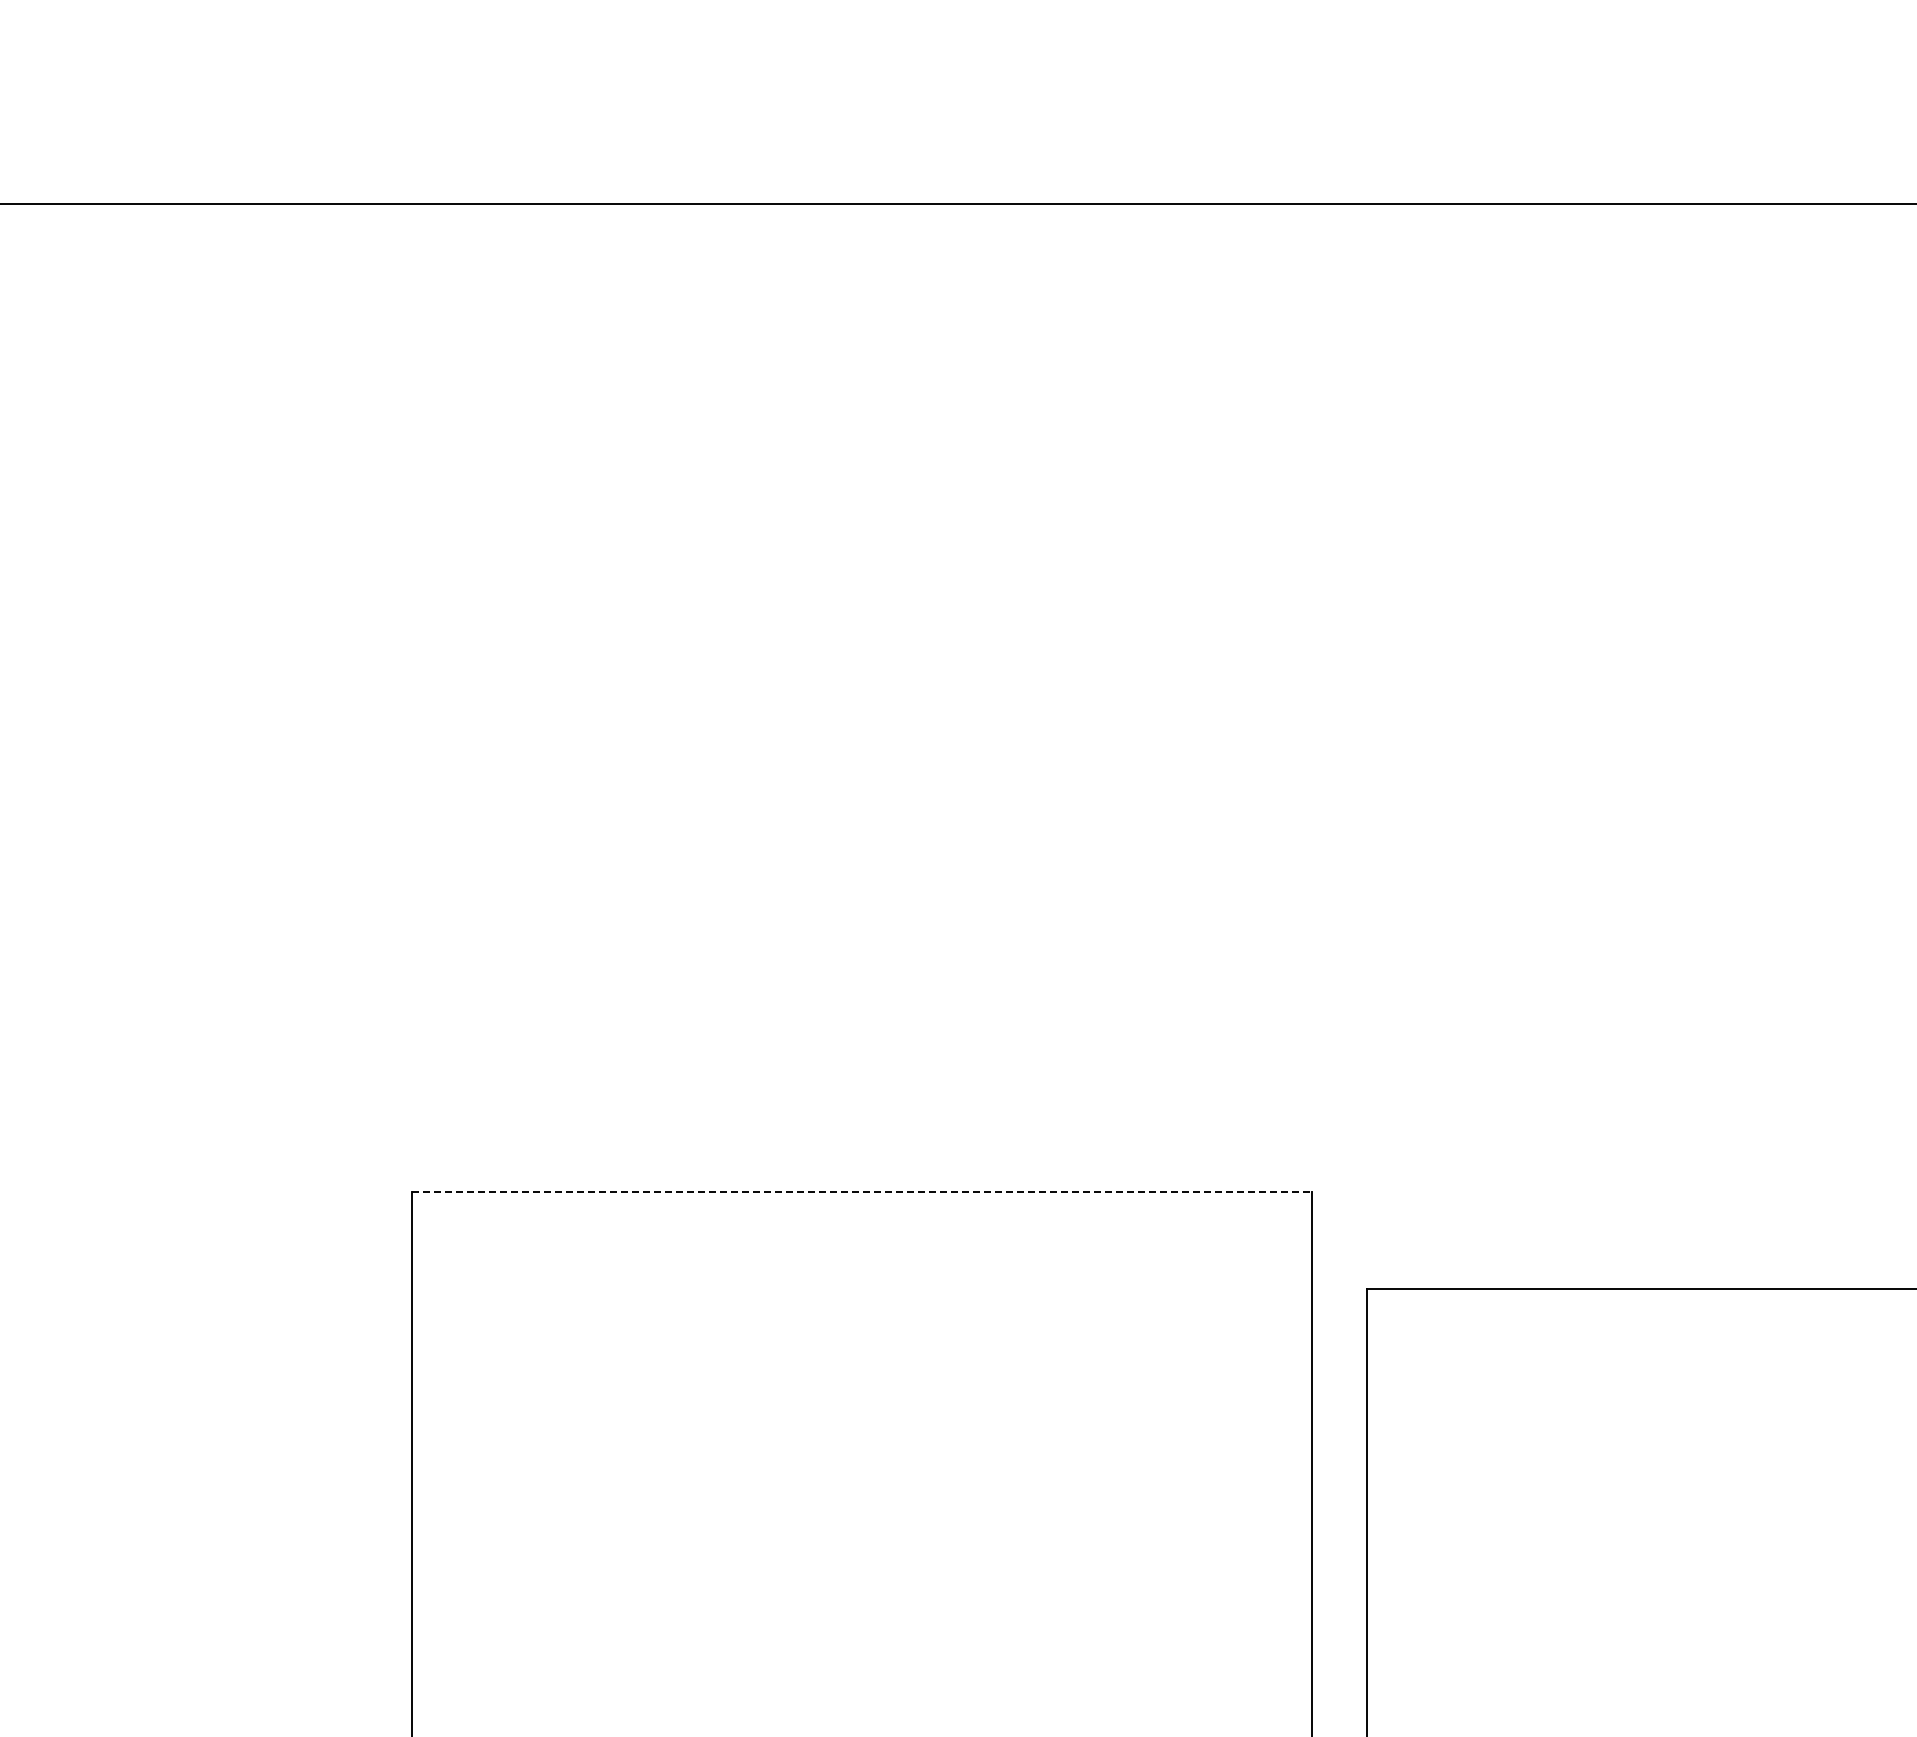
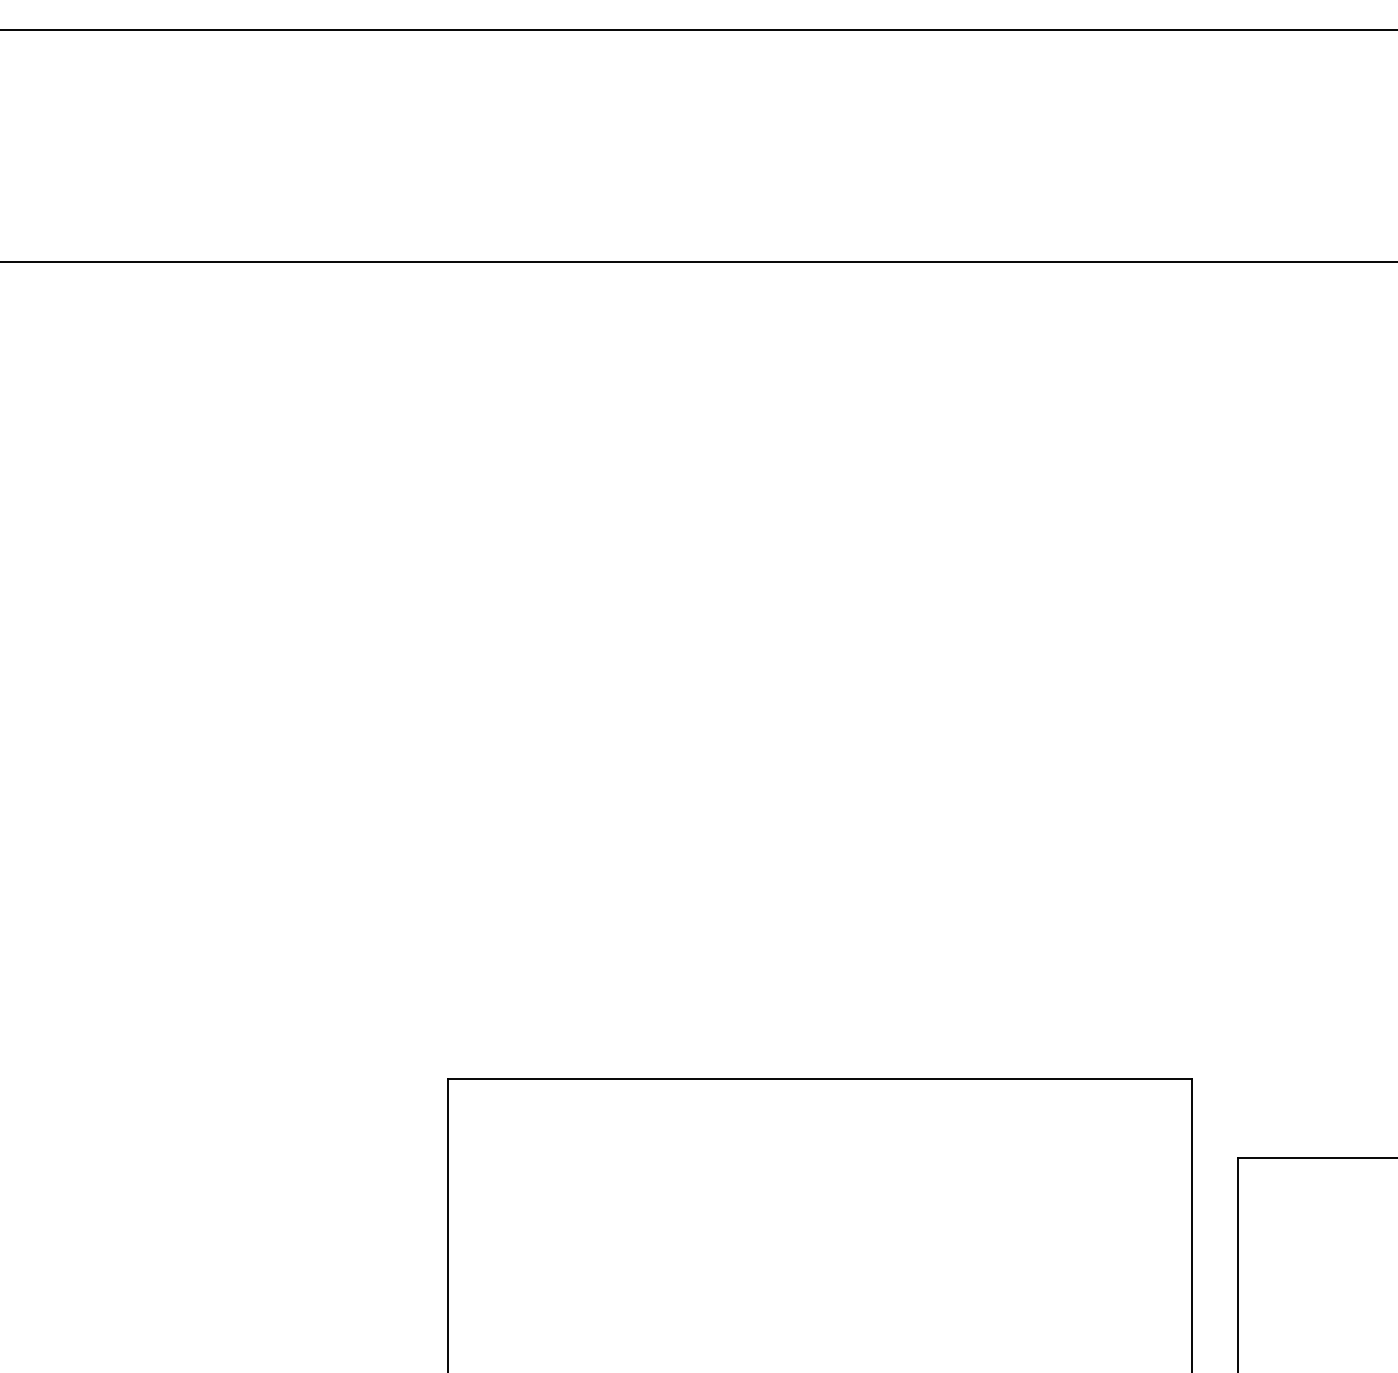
line: (862, 1192) -> (820, 1078), dashed -> solid

